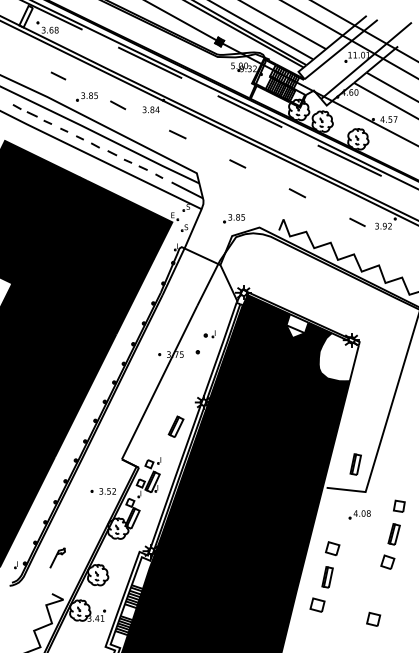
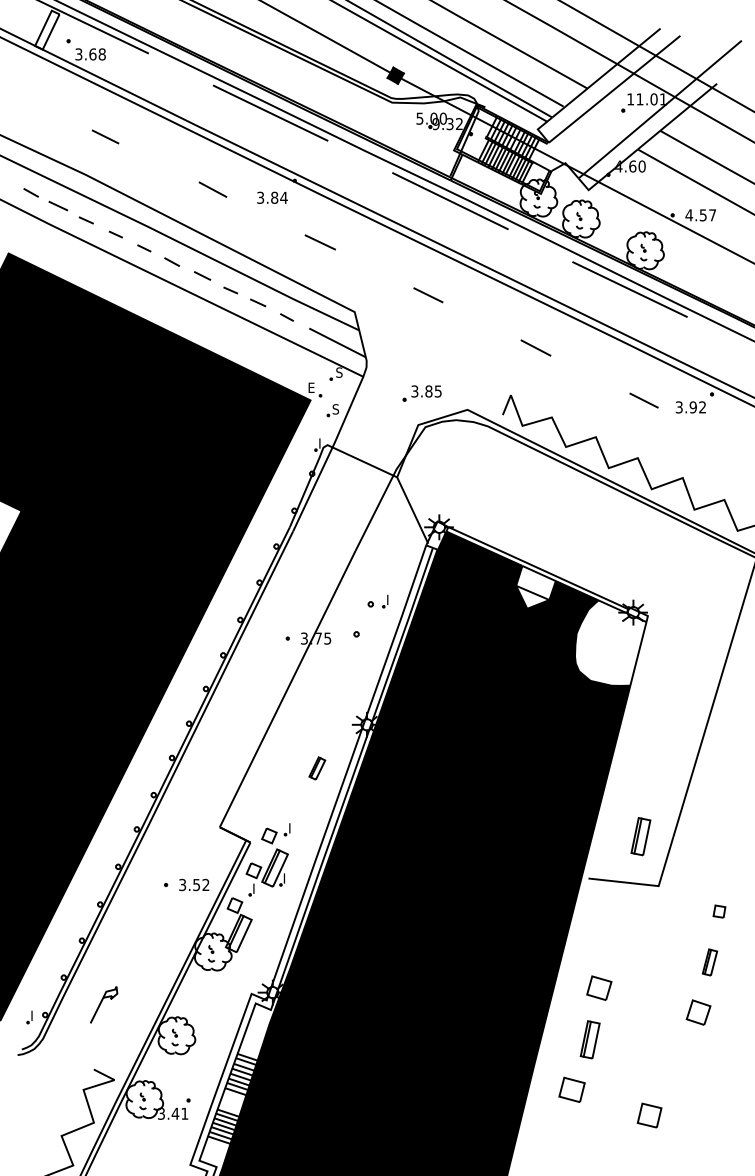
part: (86, 96) -> (156, 173), removed
part: (175, 426) -> (316, 768), size x0.6
part: (399, 505) -> (719, 910), size x0.6
part: (359, 514) -> (647, 926), removed
part: (393, 534) -> (708, 962), size x0.7
part: (373, 618) -> (649, 1113), moved

